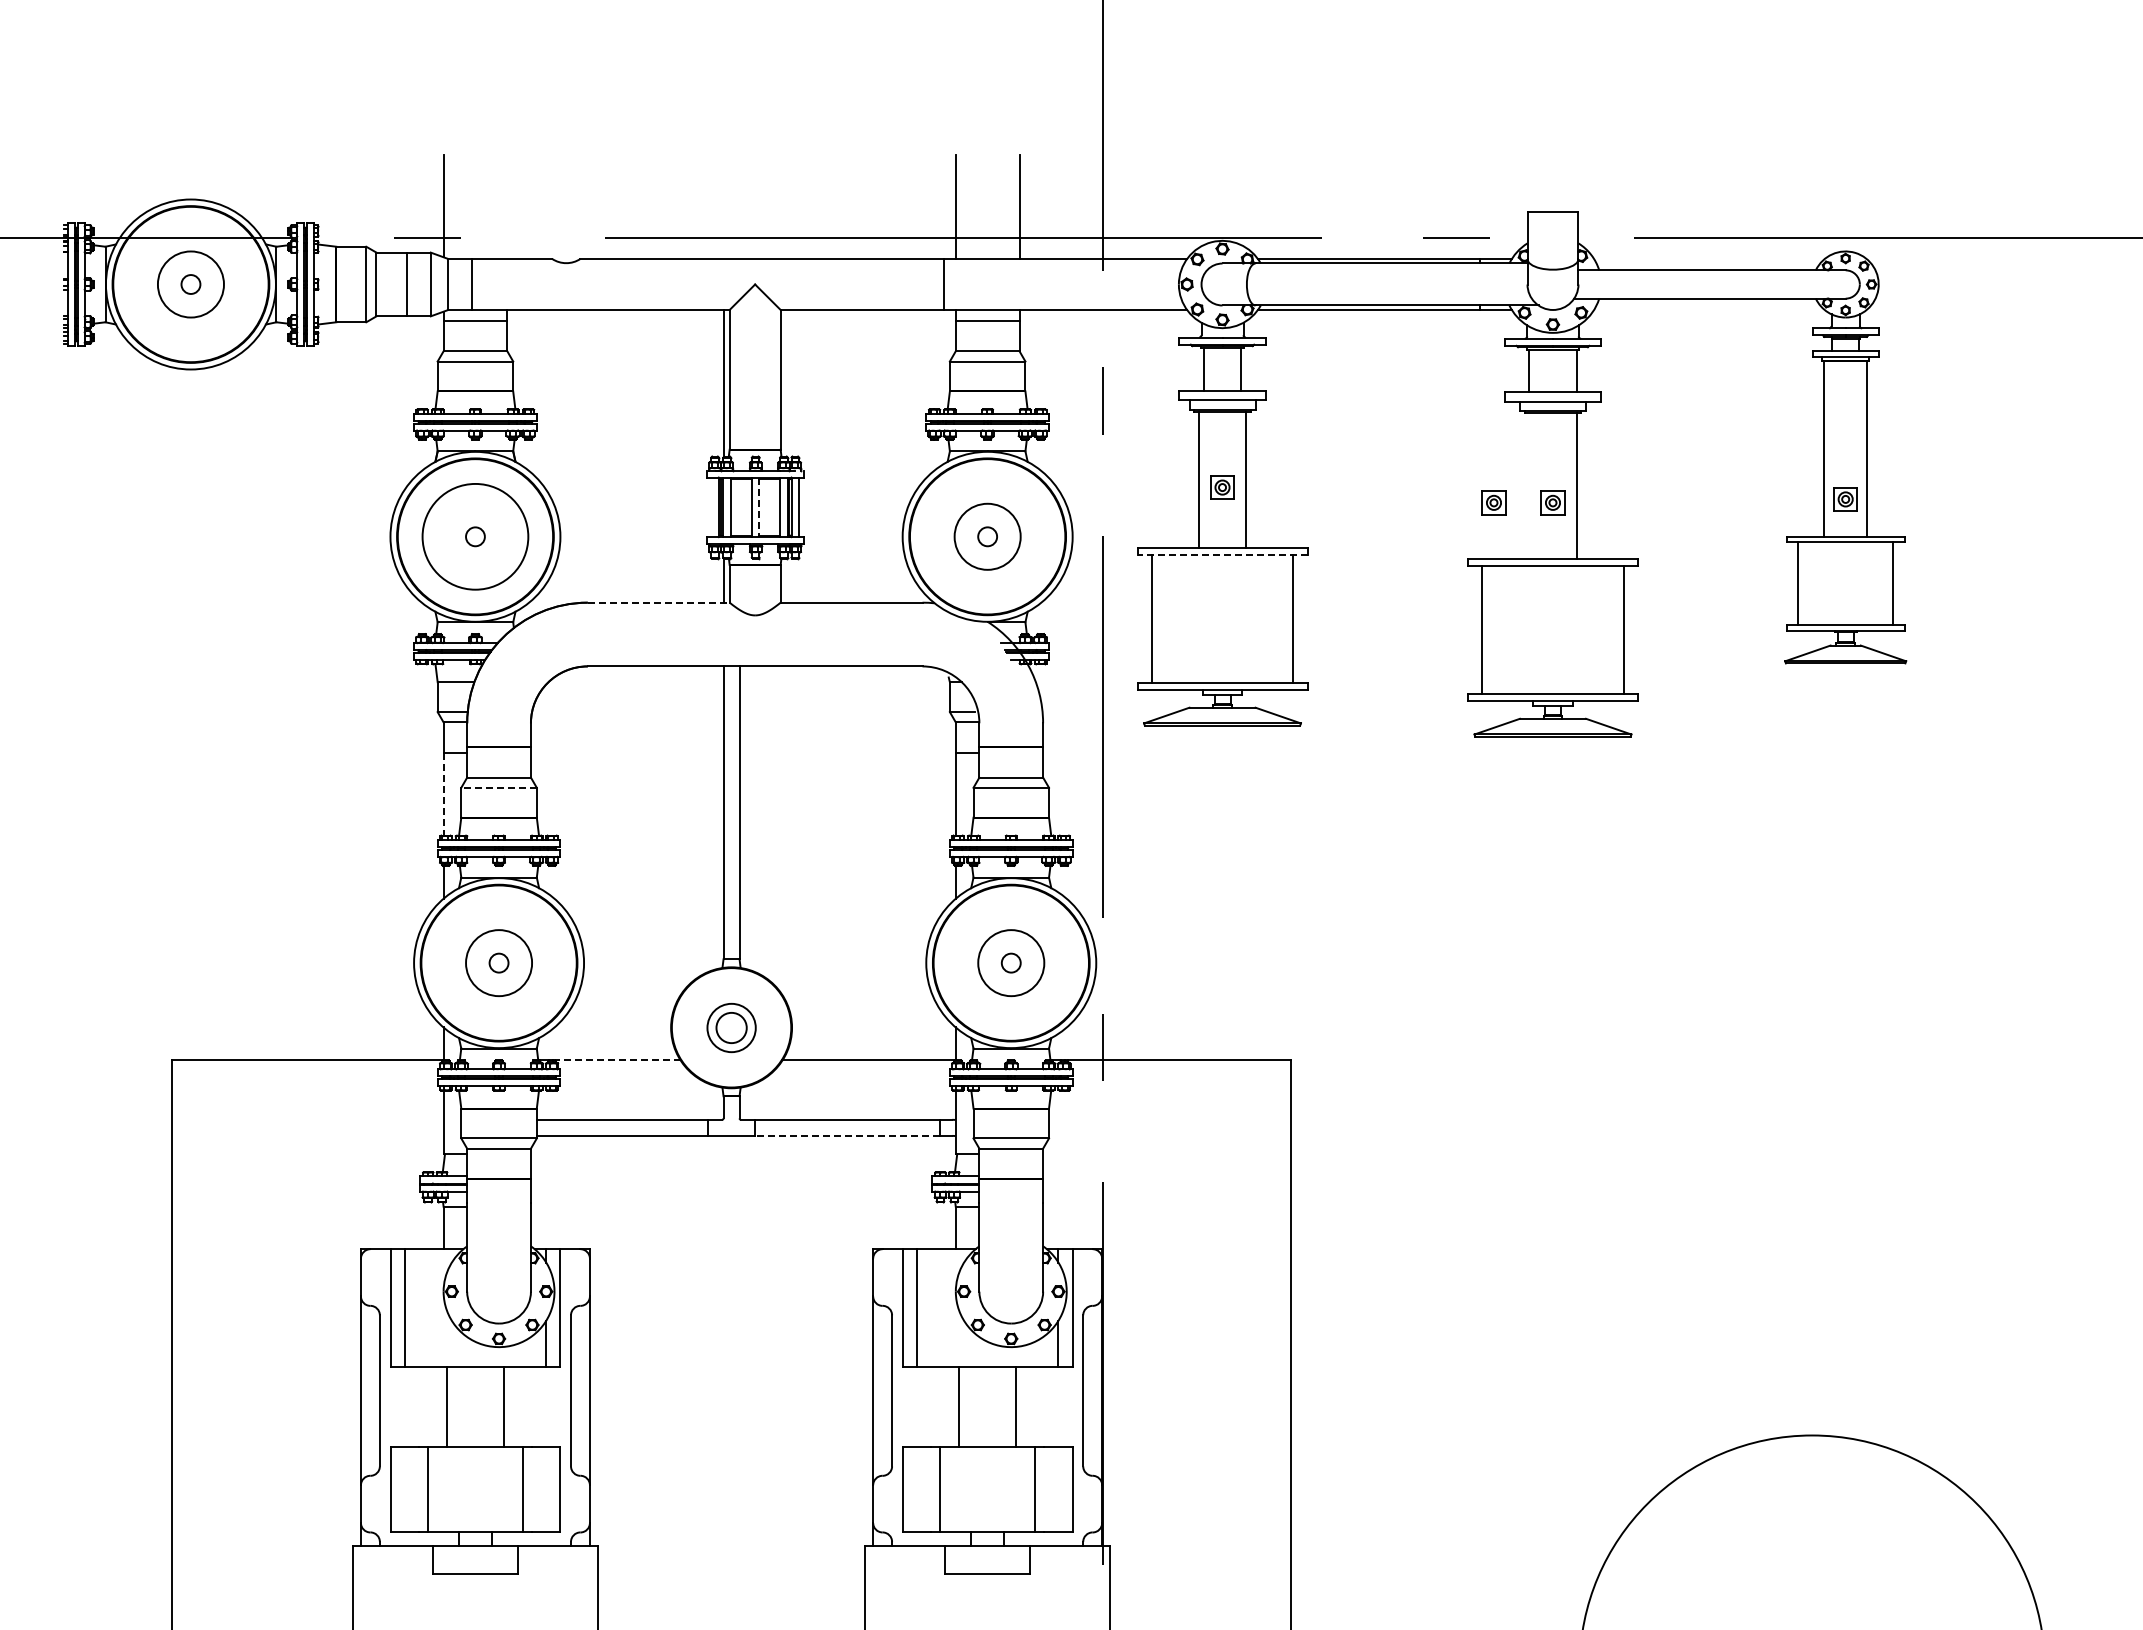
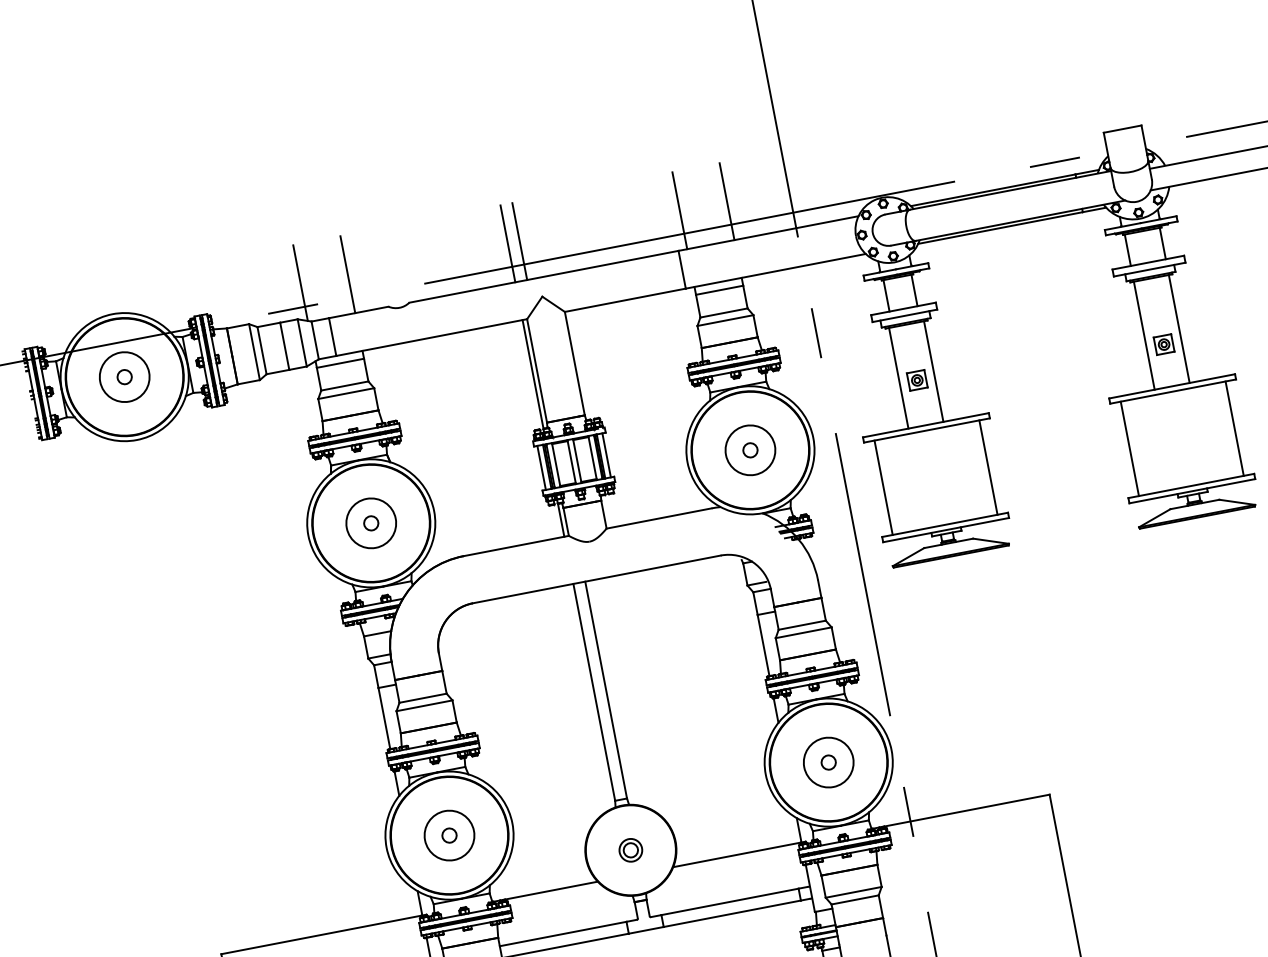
line: (507, 206) -> (347, 274), added
line: (723, 206) -> (507, 243), added
line: (739, 206) -> (519, 241), added
line: (1529, 486) -> (1144, 335), added
part: (1493, 502) -> (1120, 352), removed
line: (711, 507) -> (541, 468), added
line: (759, 507) -> (577, 461), dashed -> solid
circle: (475, 536) -> (371, 523), size x0.62
line: (1222, 555) -> (926, 430), dashed -> solid
line: (658, 602) -> (516, 545), dashed -> solid
line: (499, 787) -> (424, 705), dashed -> solid
line: (443, 794) -> (384, 718), dashed -> solid
part: (731, 1027) -> (630, 850), size x0.62
line: (618, 1060) -> (551, 890), dashed -> solid
line: (847, 1135) -> (732, 913), dashed -> solid

